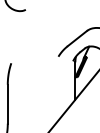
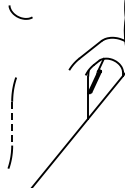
line: (8, 104) -> (12, 123), solid -> dashed

